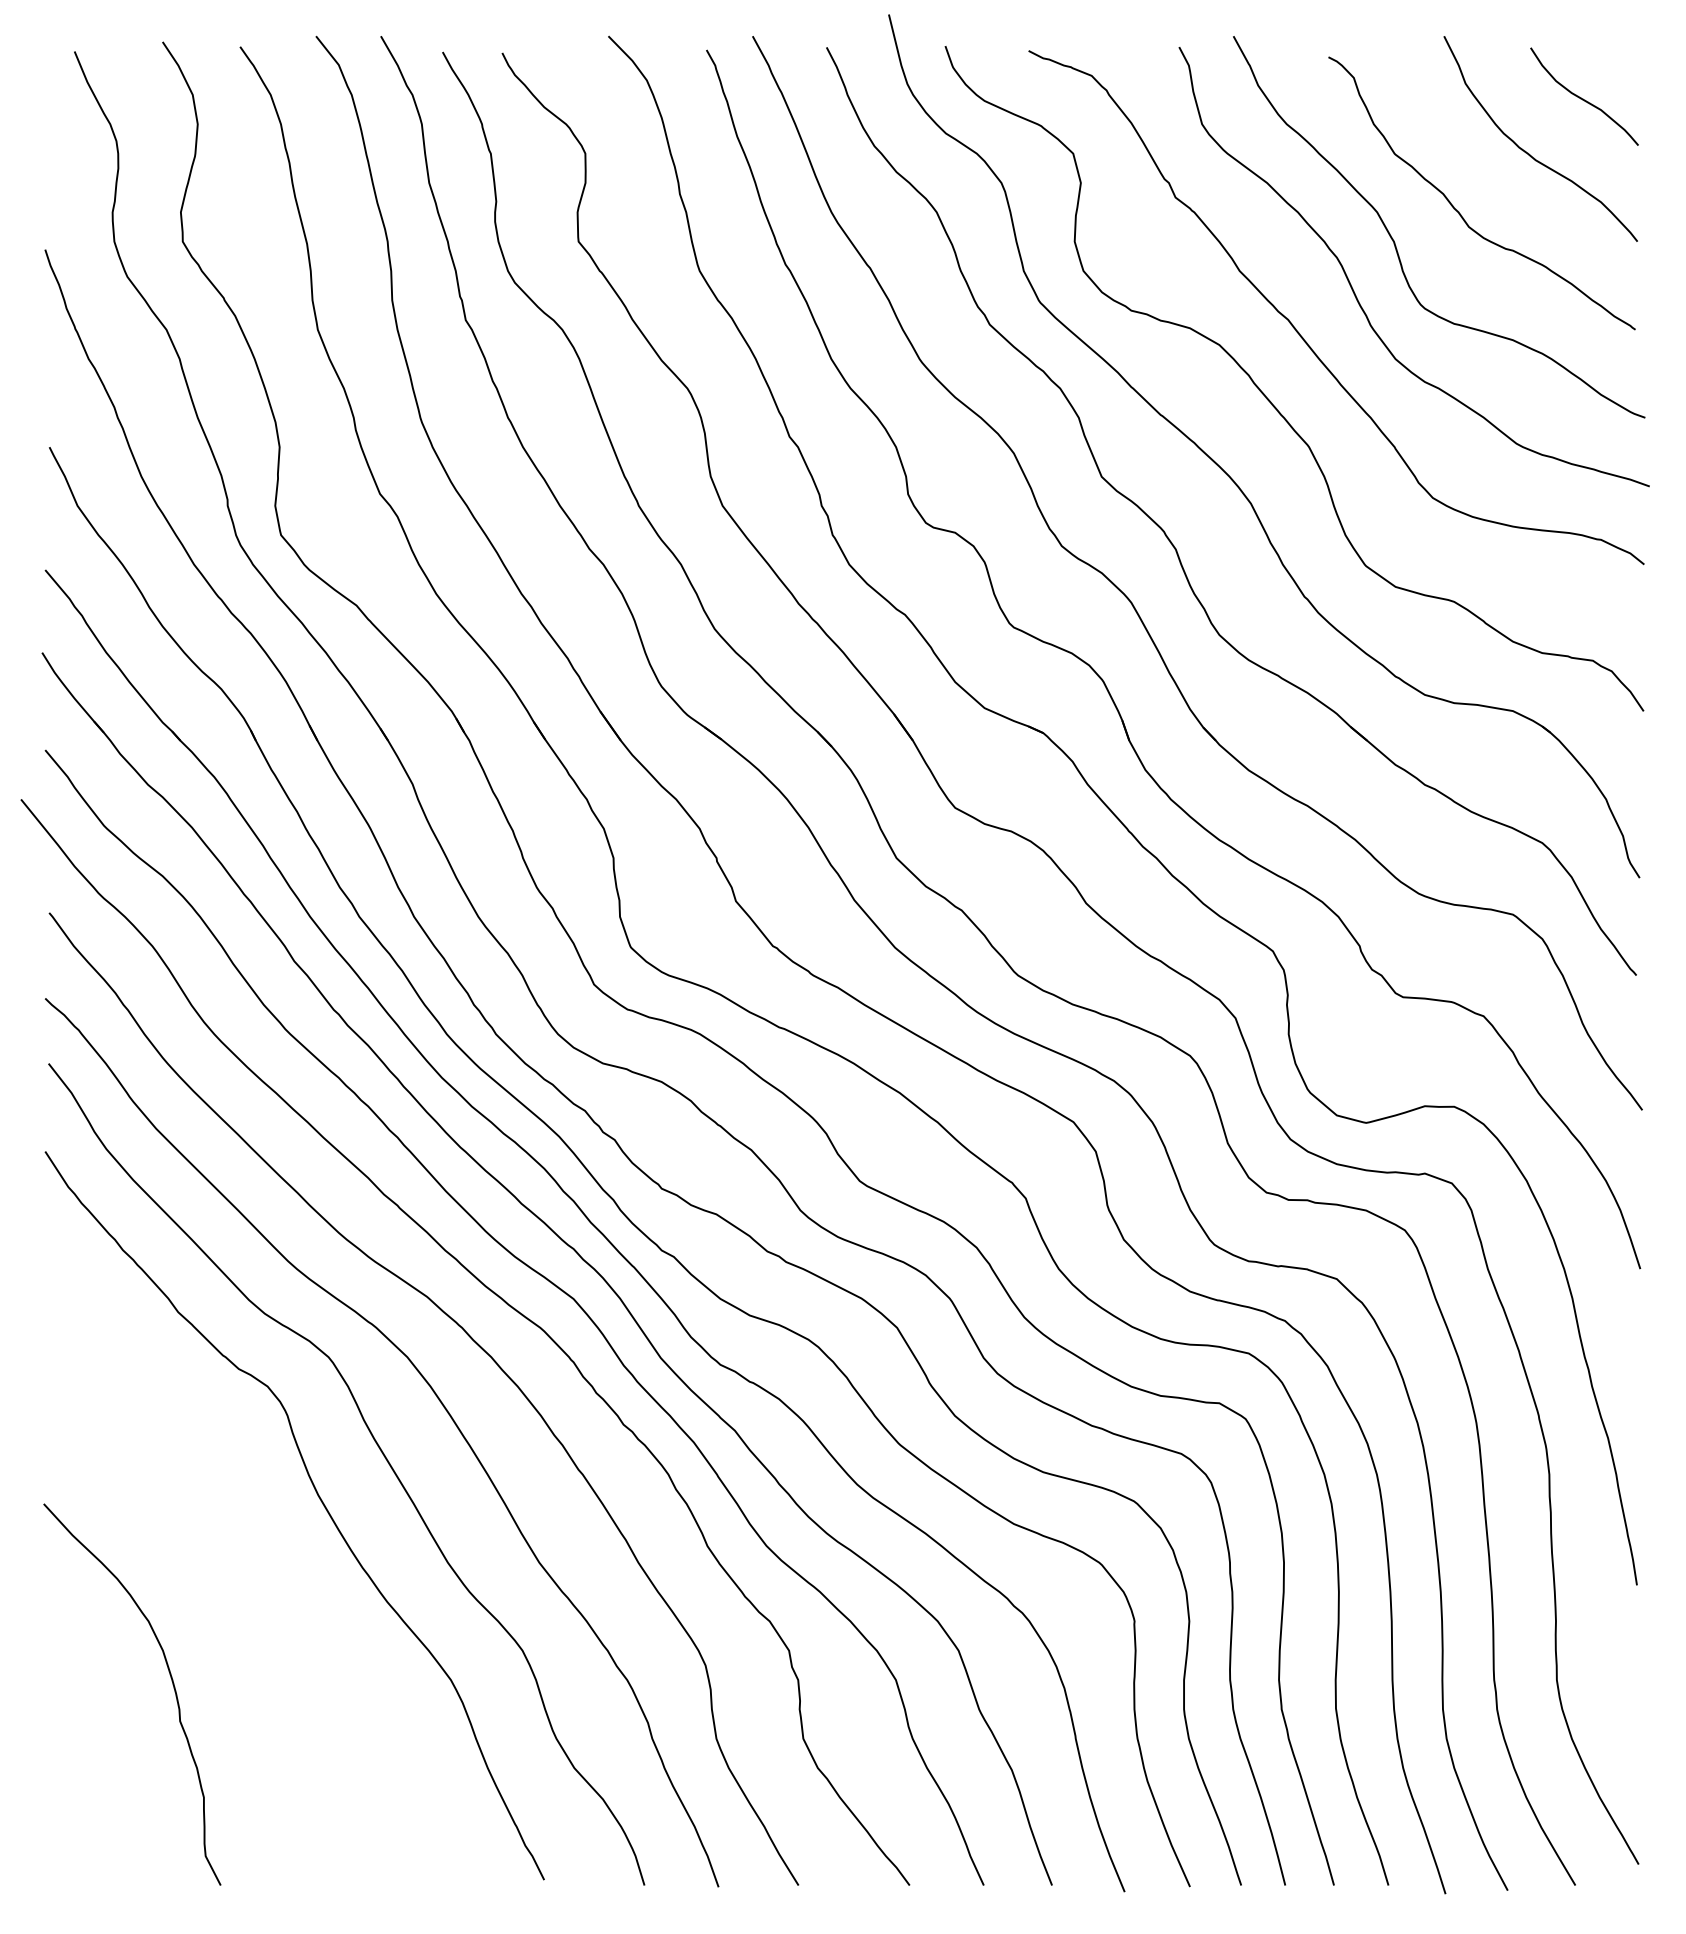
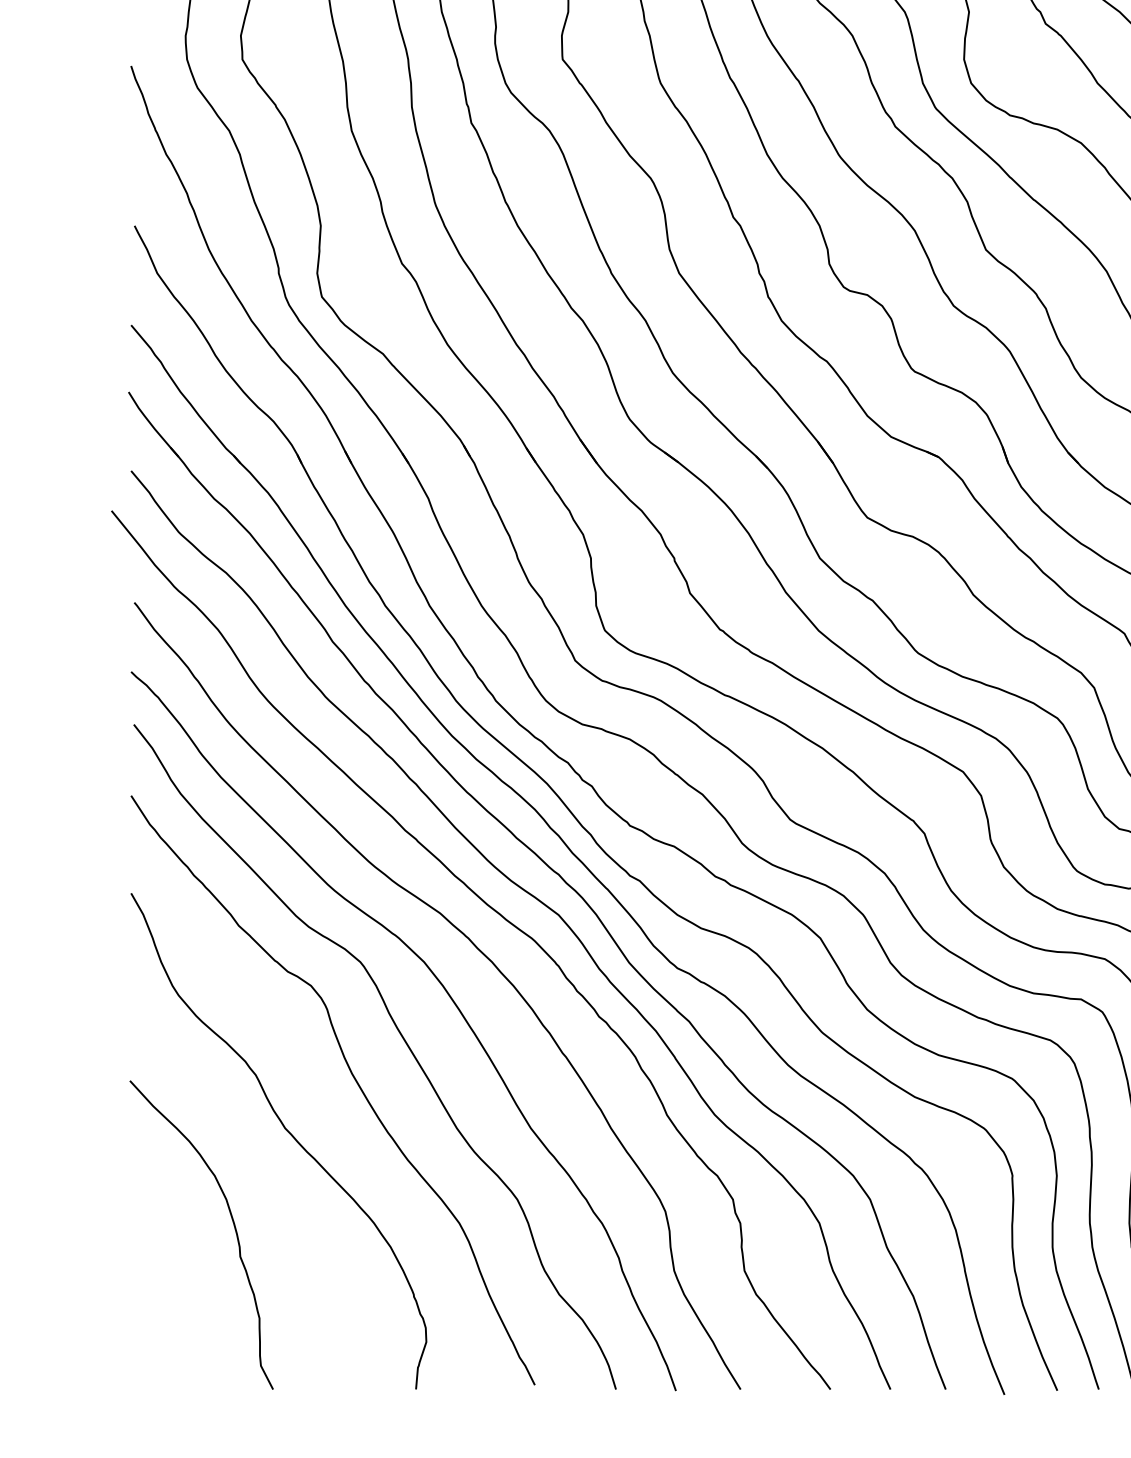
curve: (241, 1570) -> (289, 1134), added

